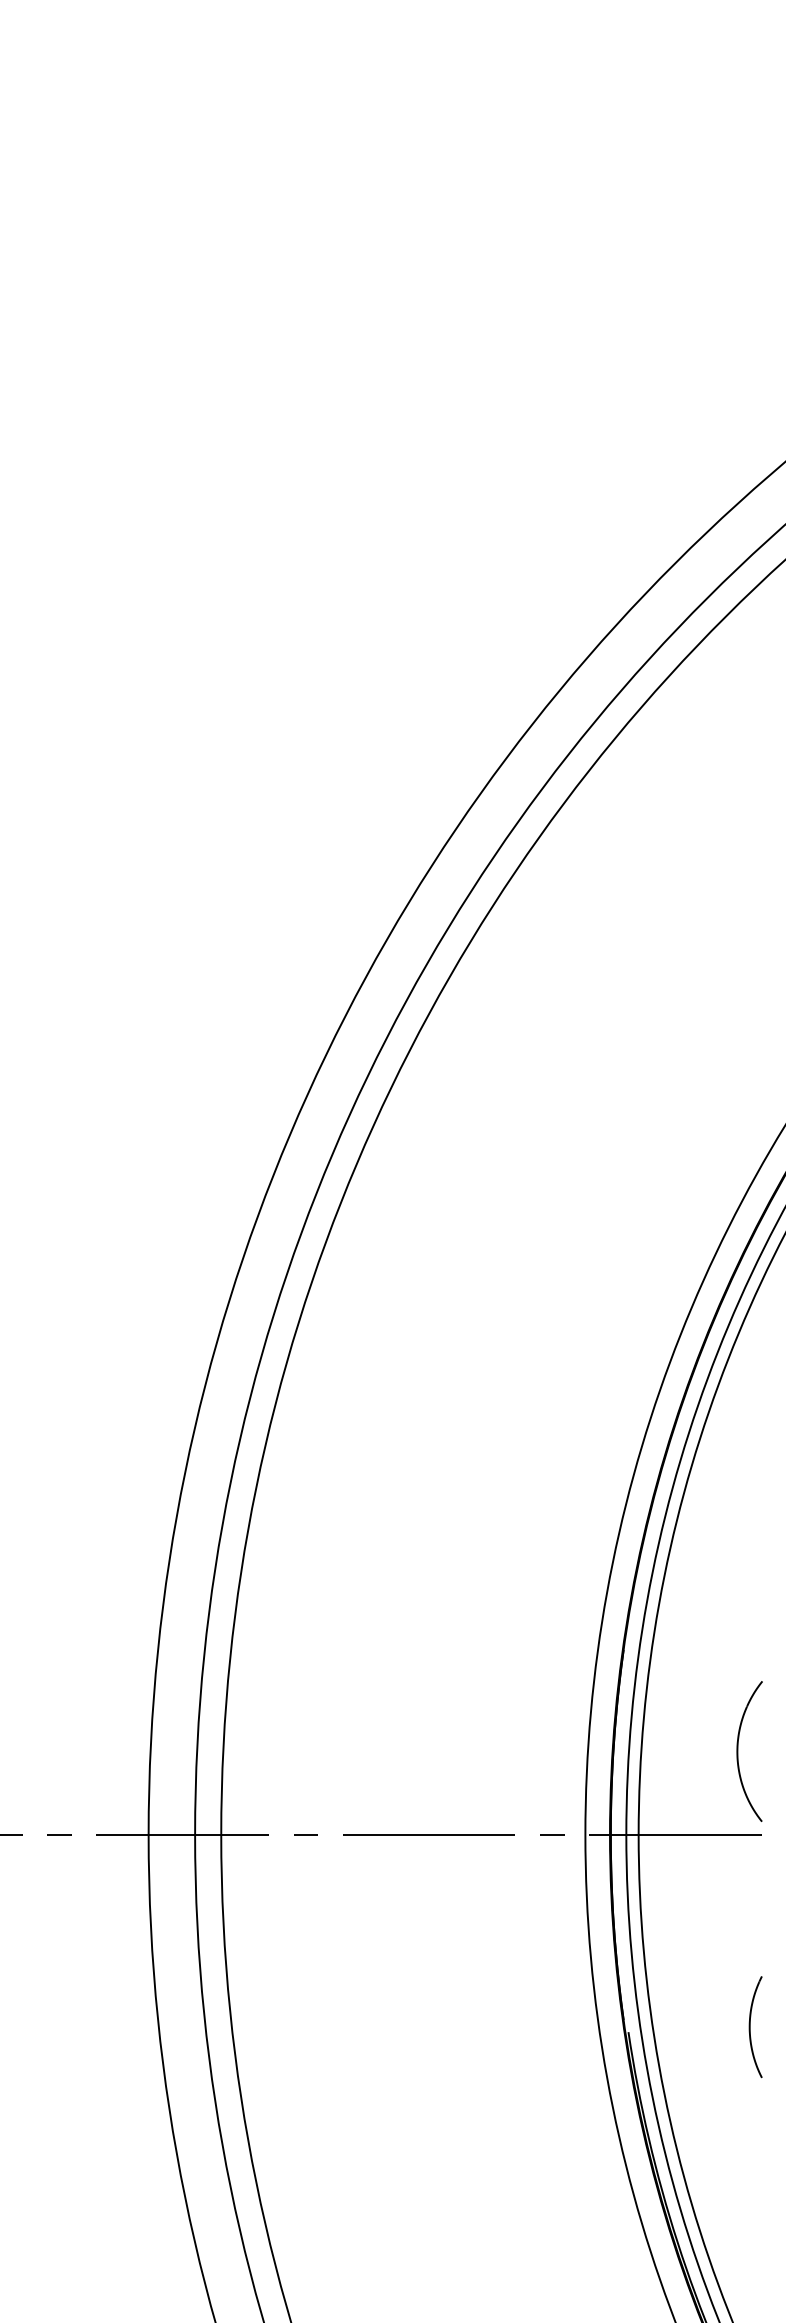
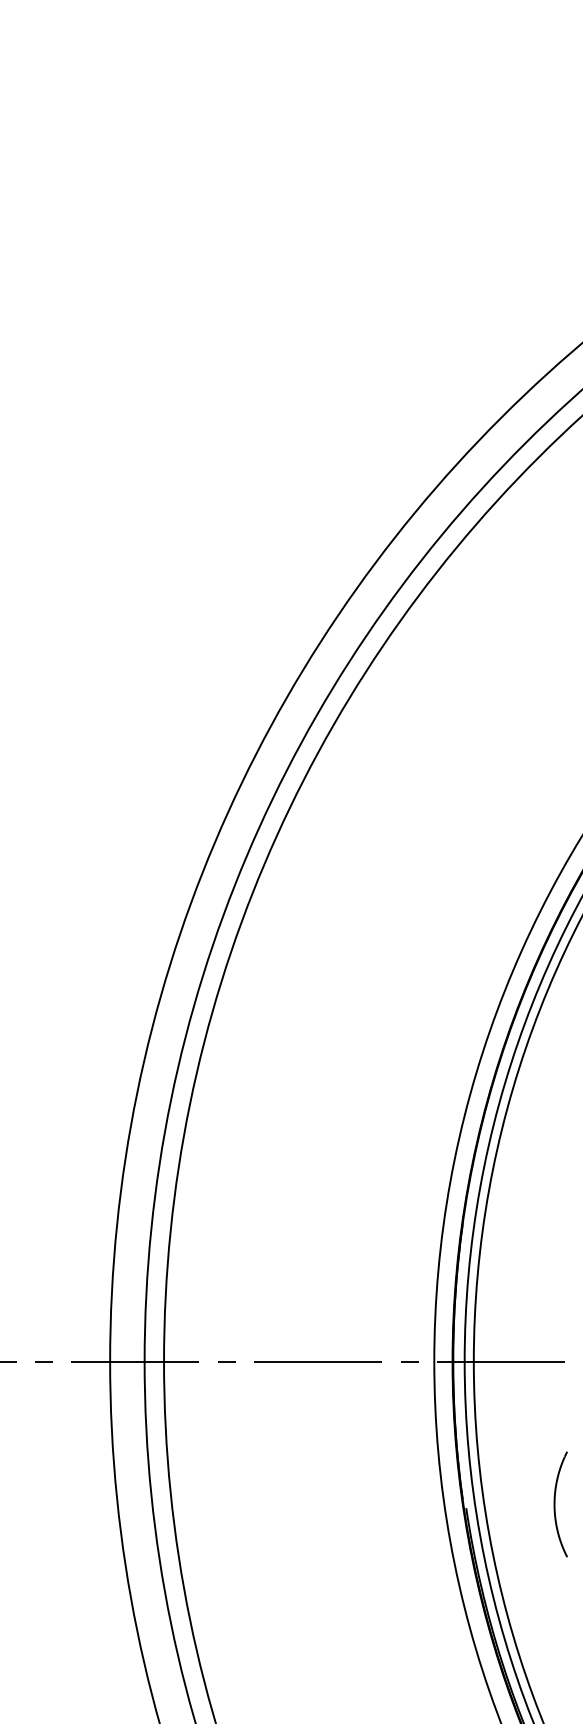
part: (739, 1746) -> (548, 1296), removed
part: (755, 2027) -> (560, 1504), size x1.4

